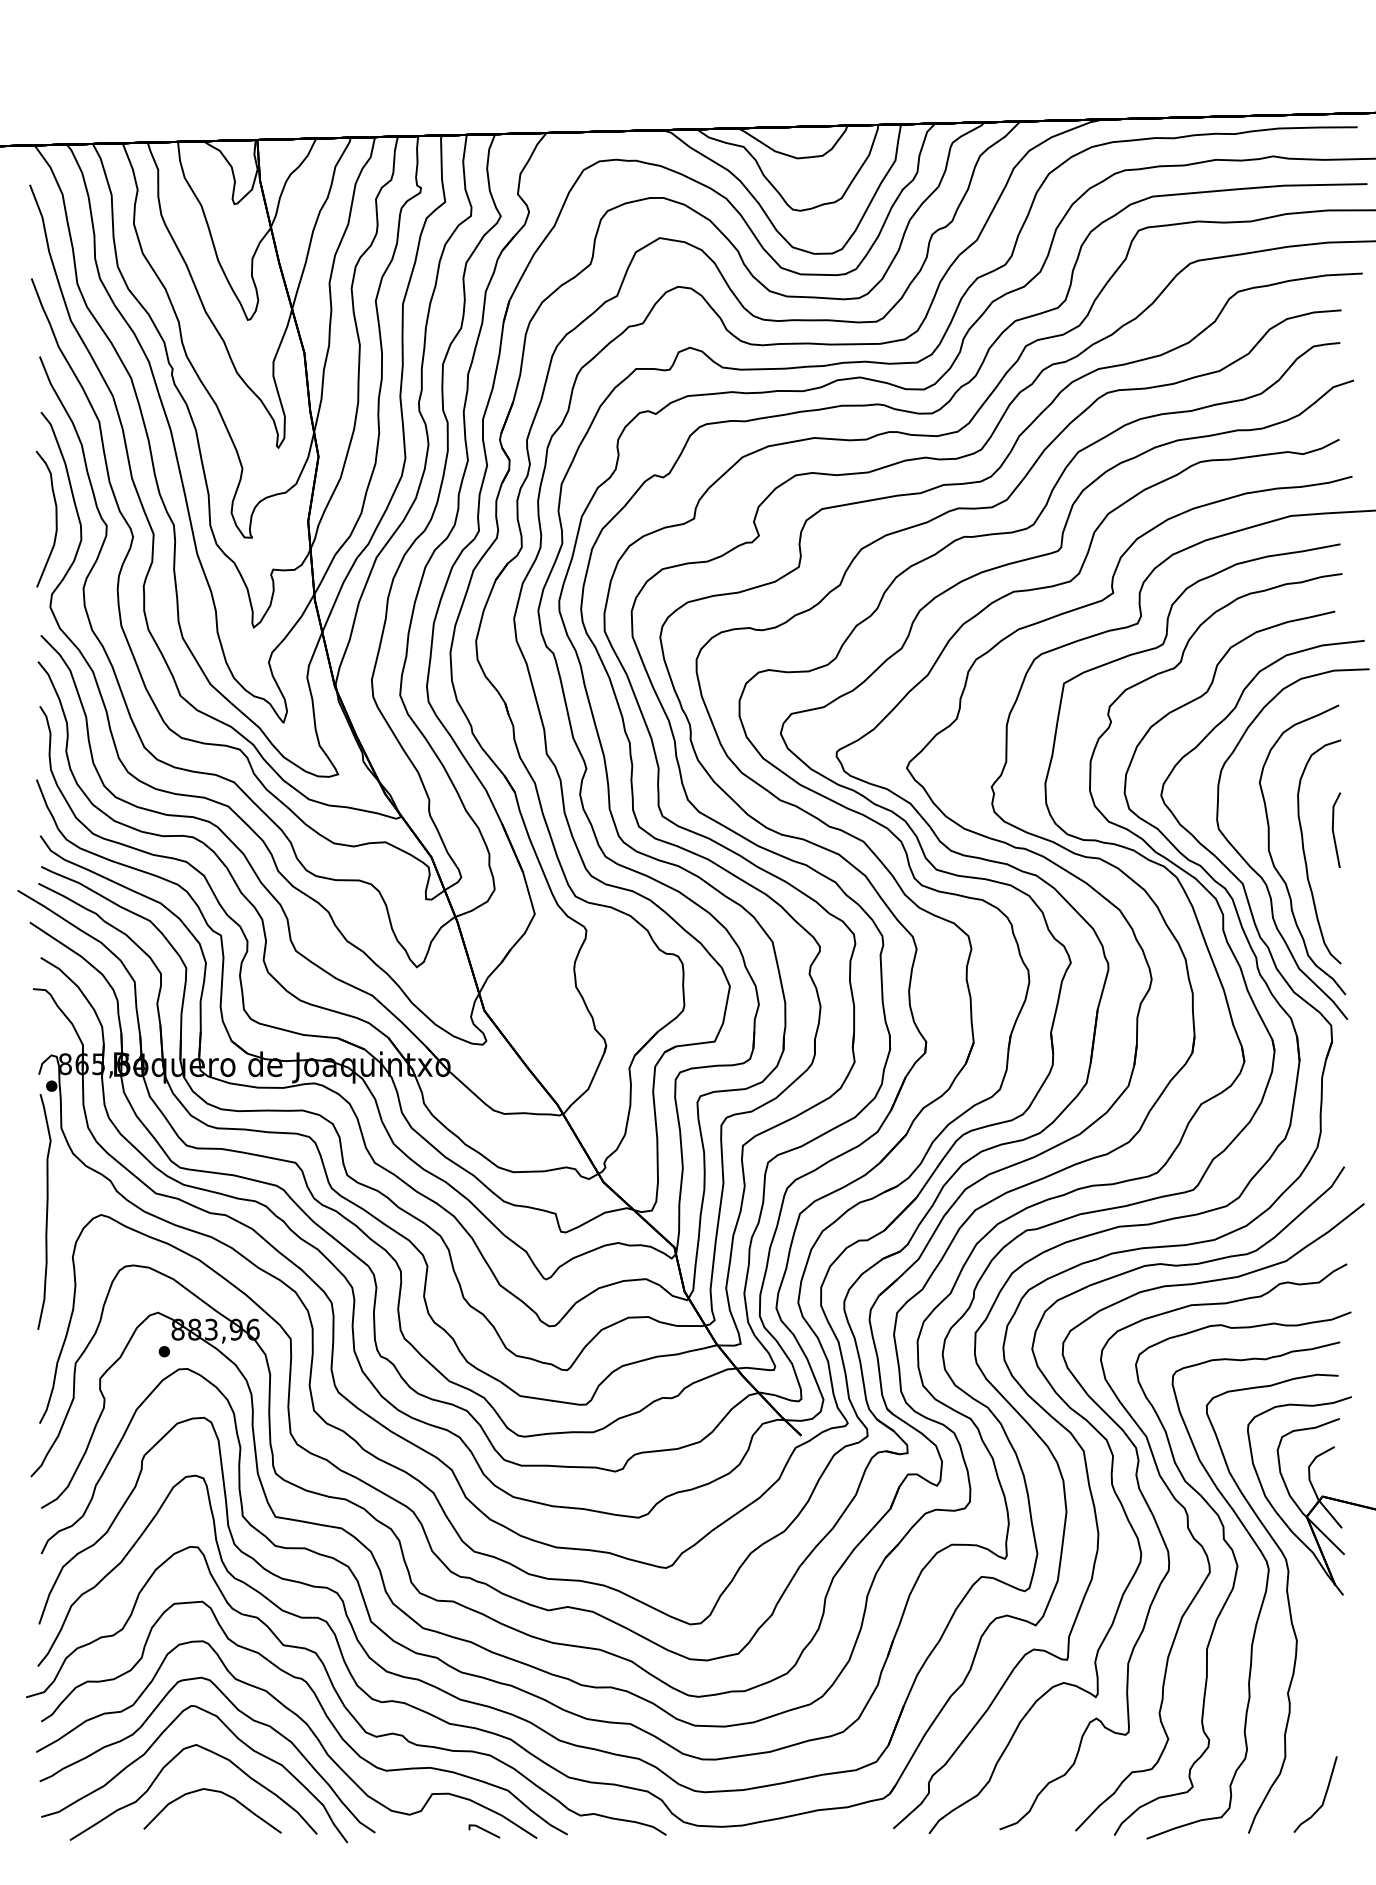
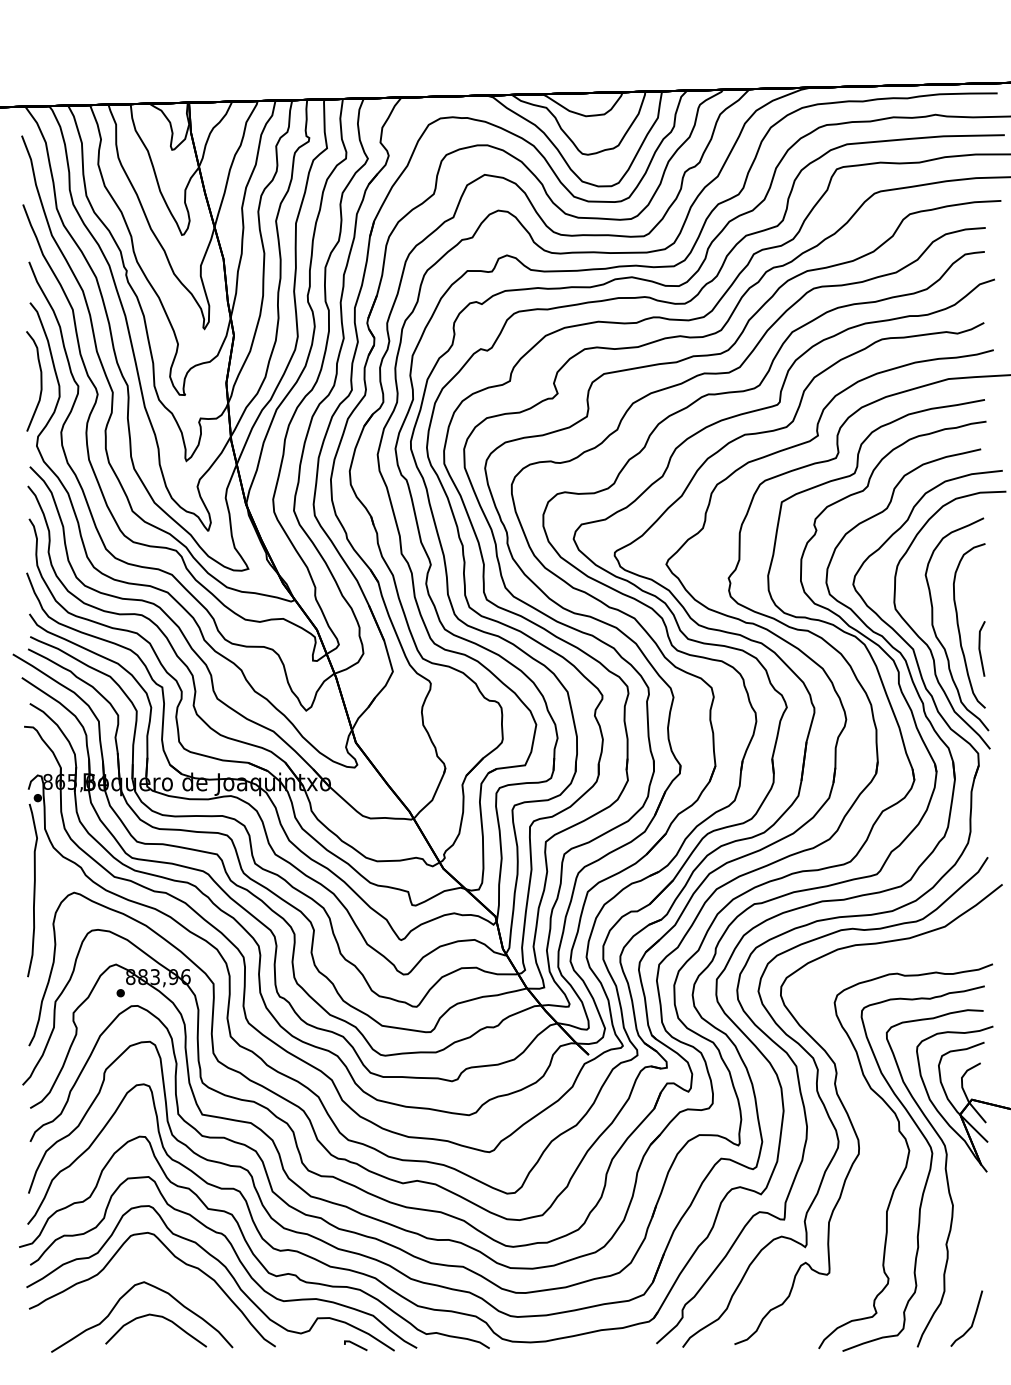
part: (1336, 830) -> (982, 649), moved
part: (1205, 1550) -> (885, 1139), removed
part: (158, 1739) -> (116, 1278), removed

